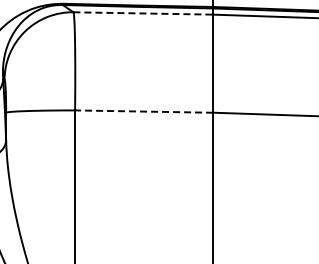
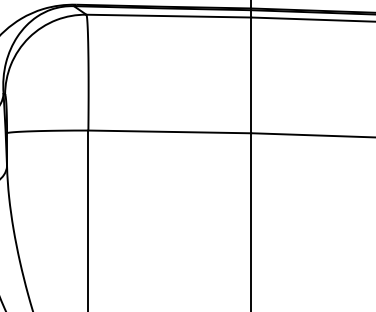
line: (143, 13) -> (169, 16), dashed -> solid
line: (143, 111) -> (169, 131), dashed -> solid

